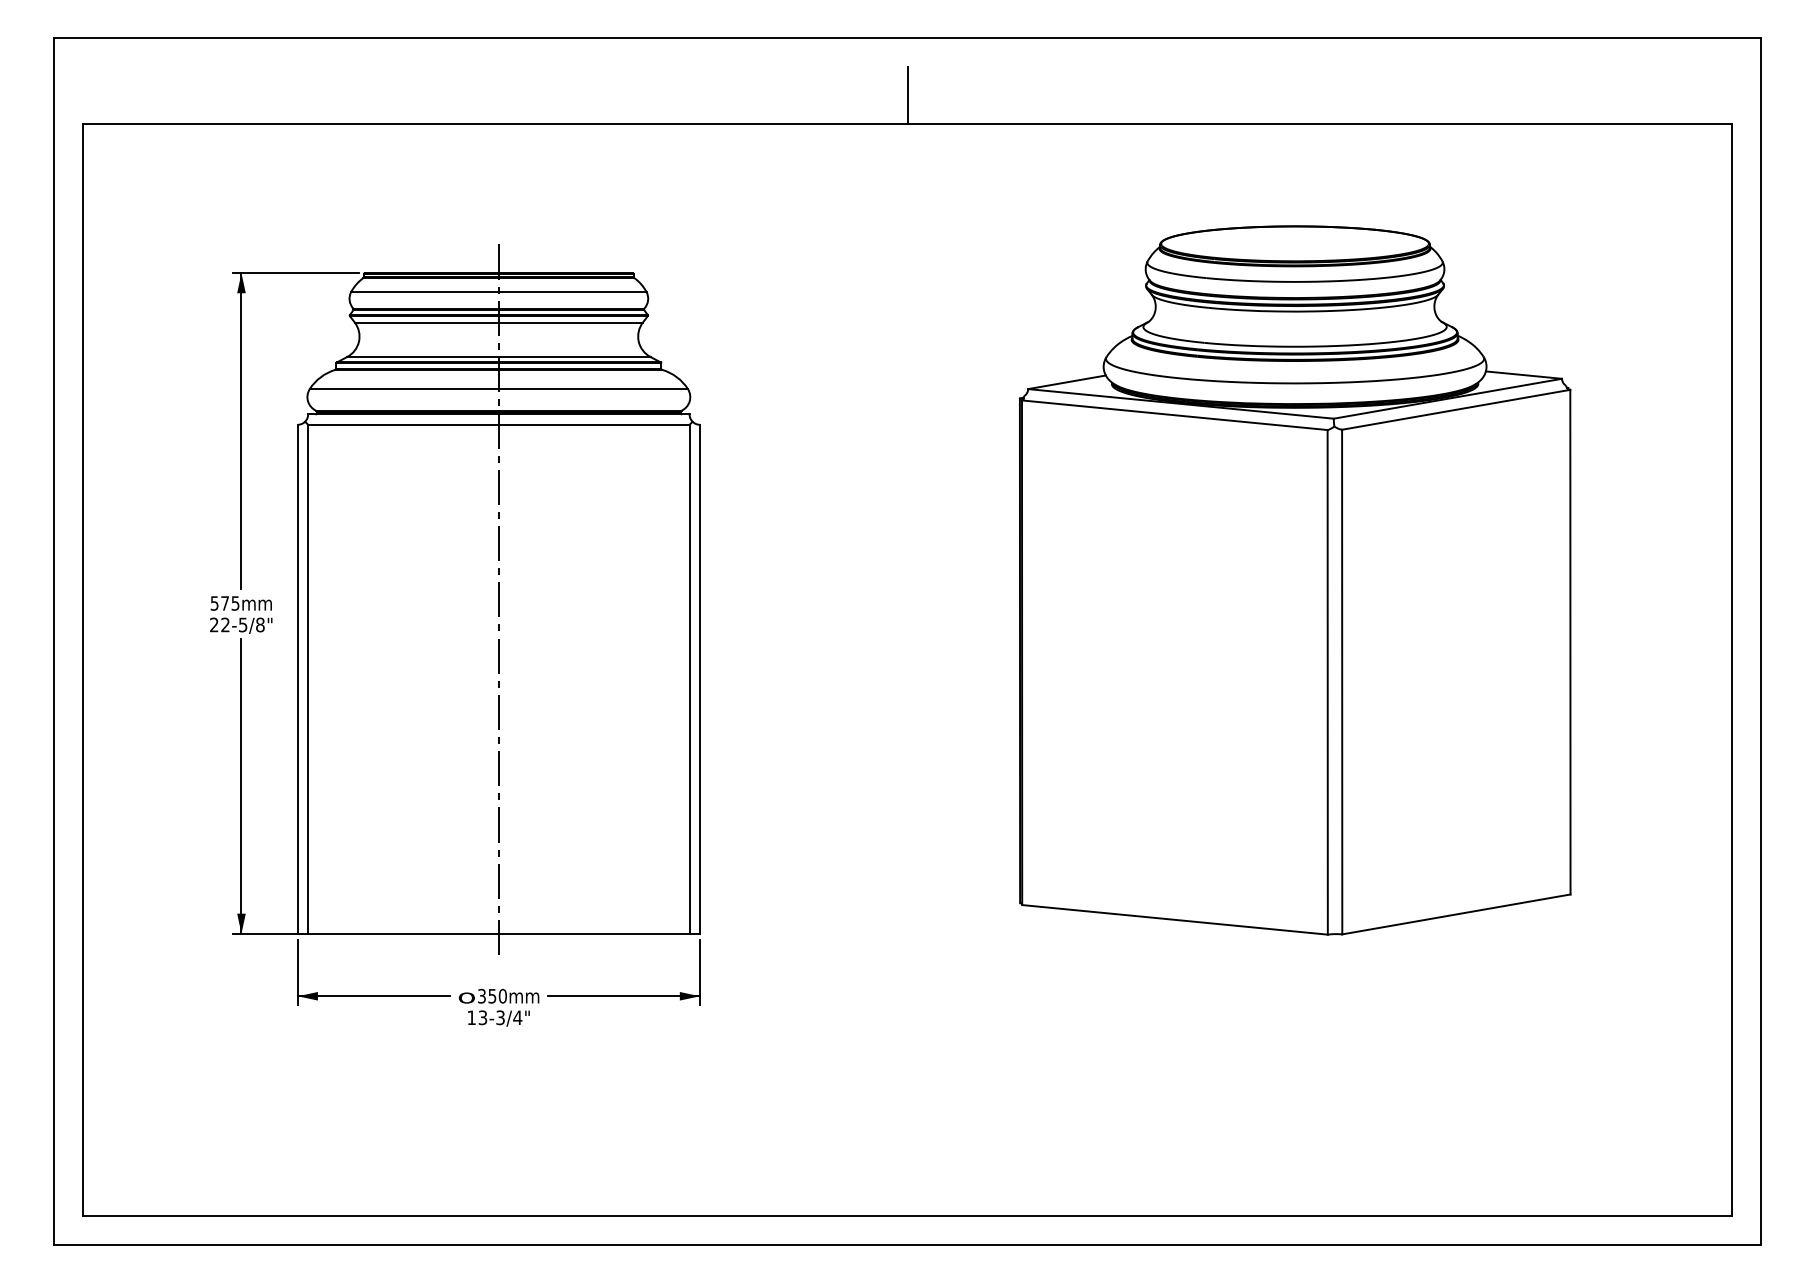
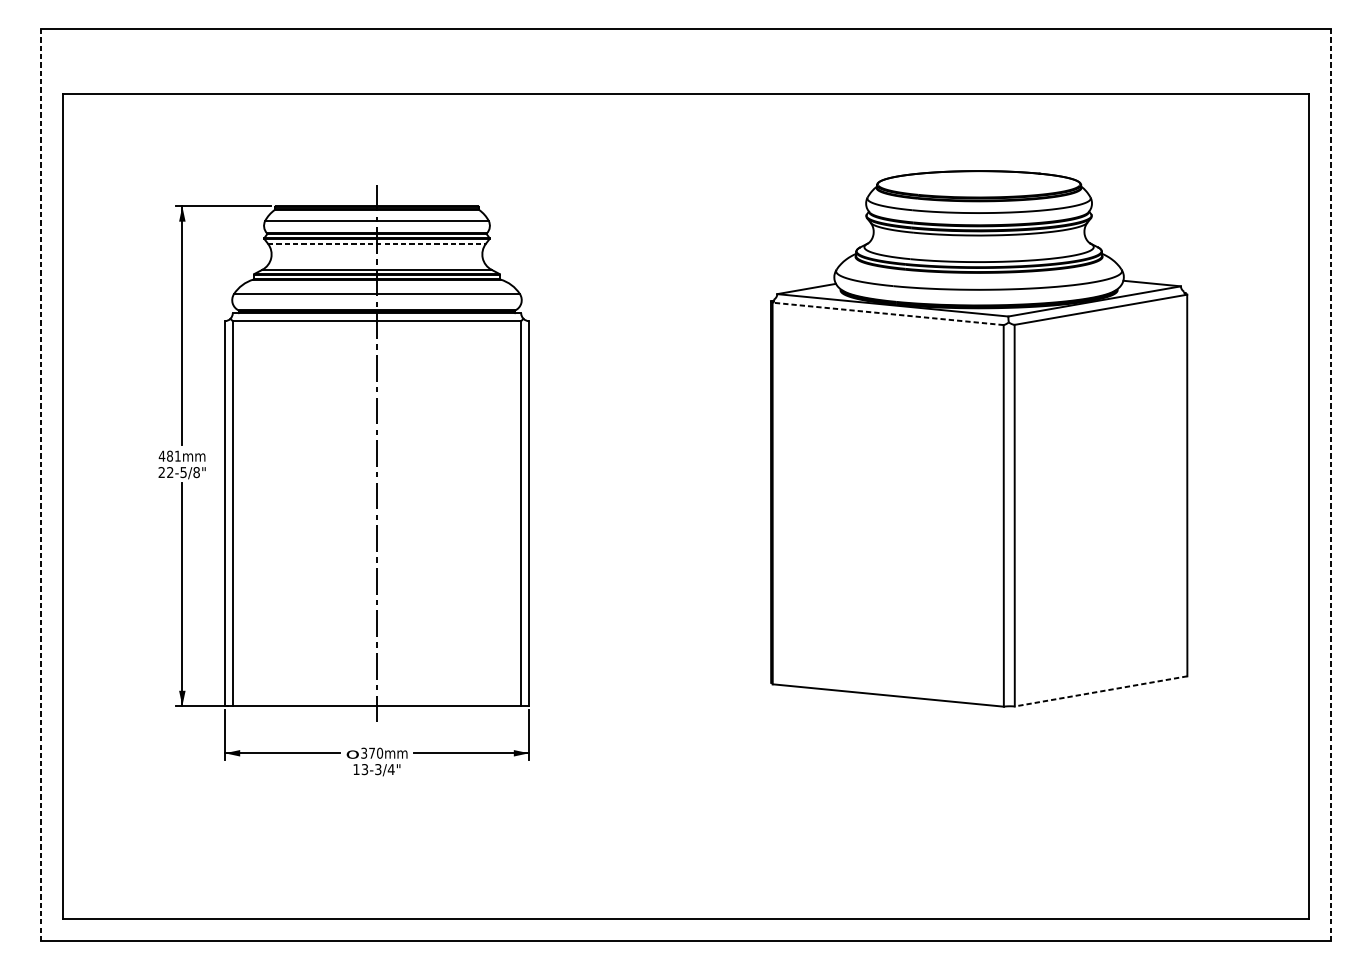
line: (907, 95) -> (686, 72), removed
line: (499, 322) -> (377, 243), solid -> dashed
line: (1174, 415) -> (887, 314), solid -> dashed
text: (224, 603) -> (169, 456), 575 -> 481
line: (54, 641) -> (40, 485), solid -> dashed
line: (1760, 641) -> (1331, 485), solid -> dashed
line: (1456, 914) -> (1101, 691), solid -> dashed
text: (492, 996) -> (372, 753), 350 -> 370

